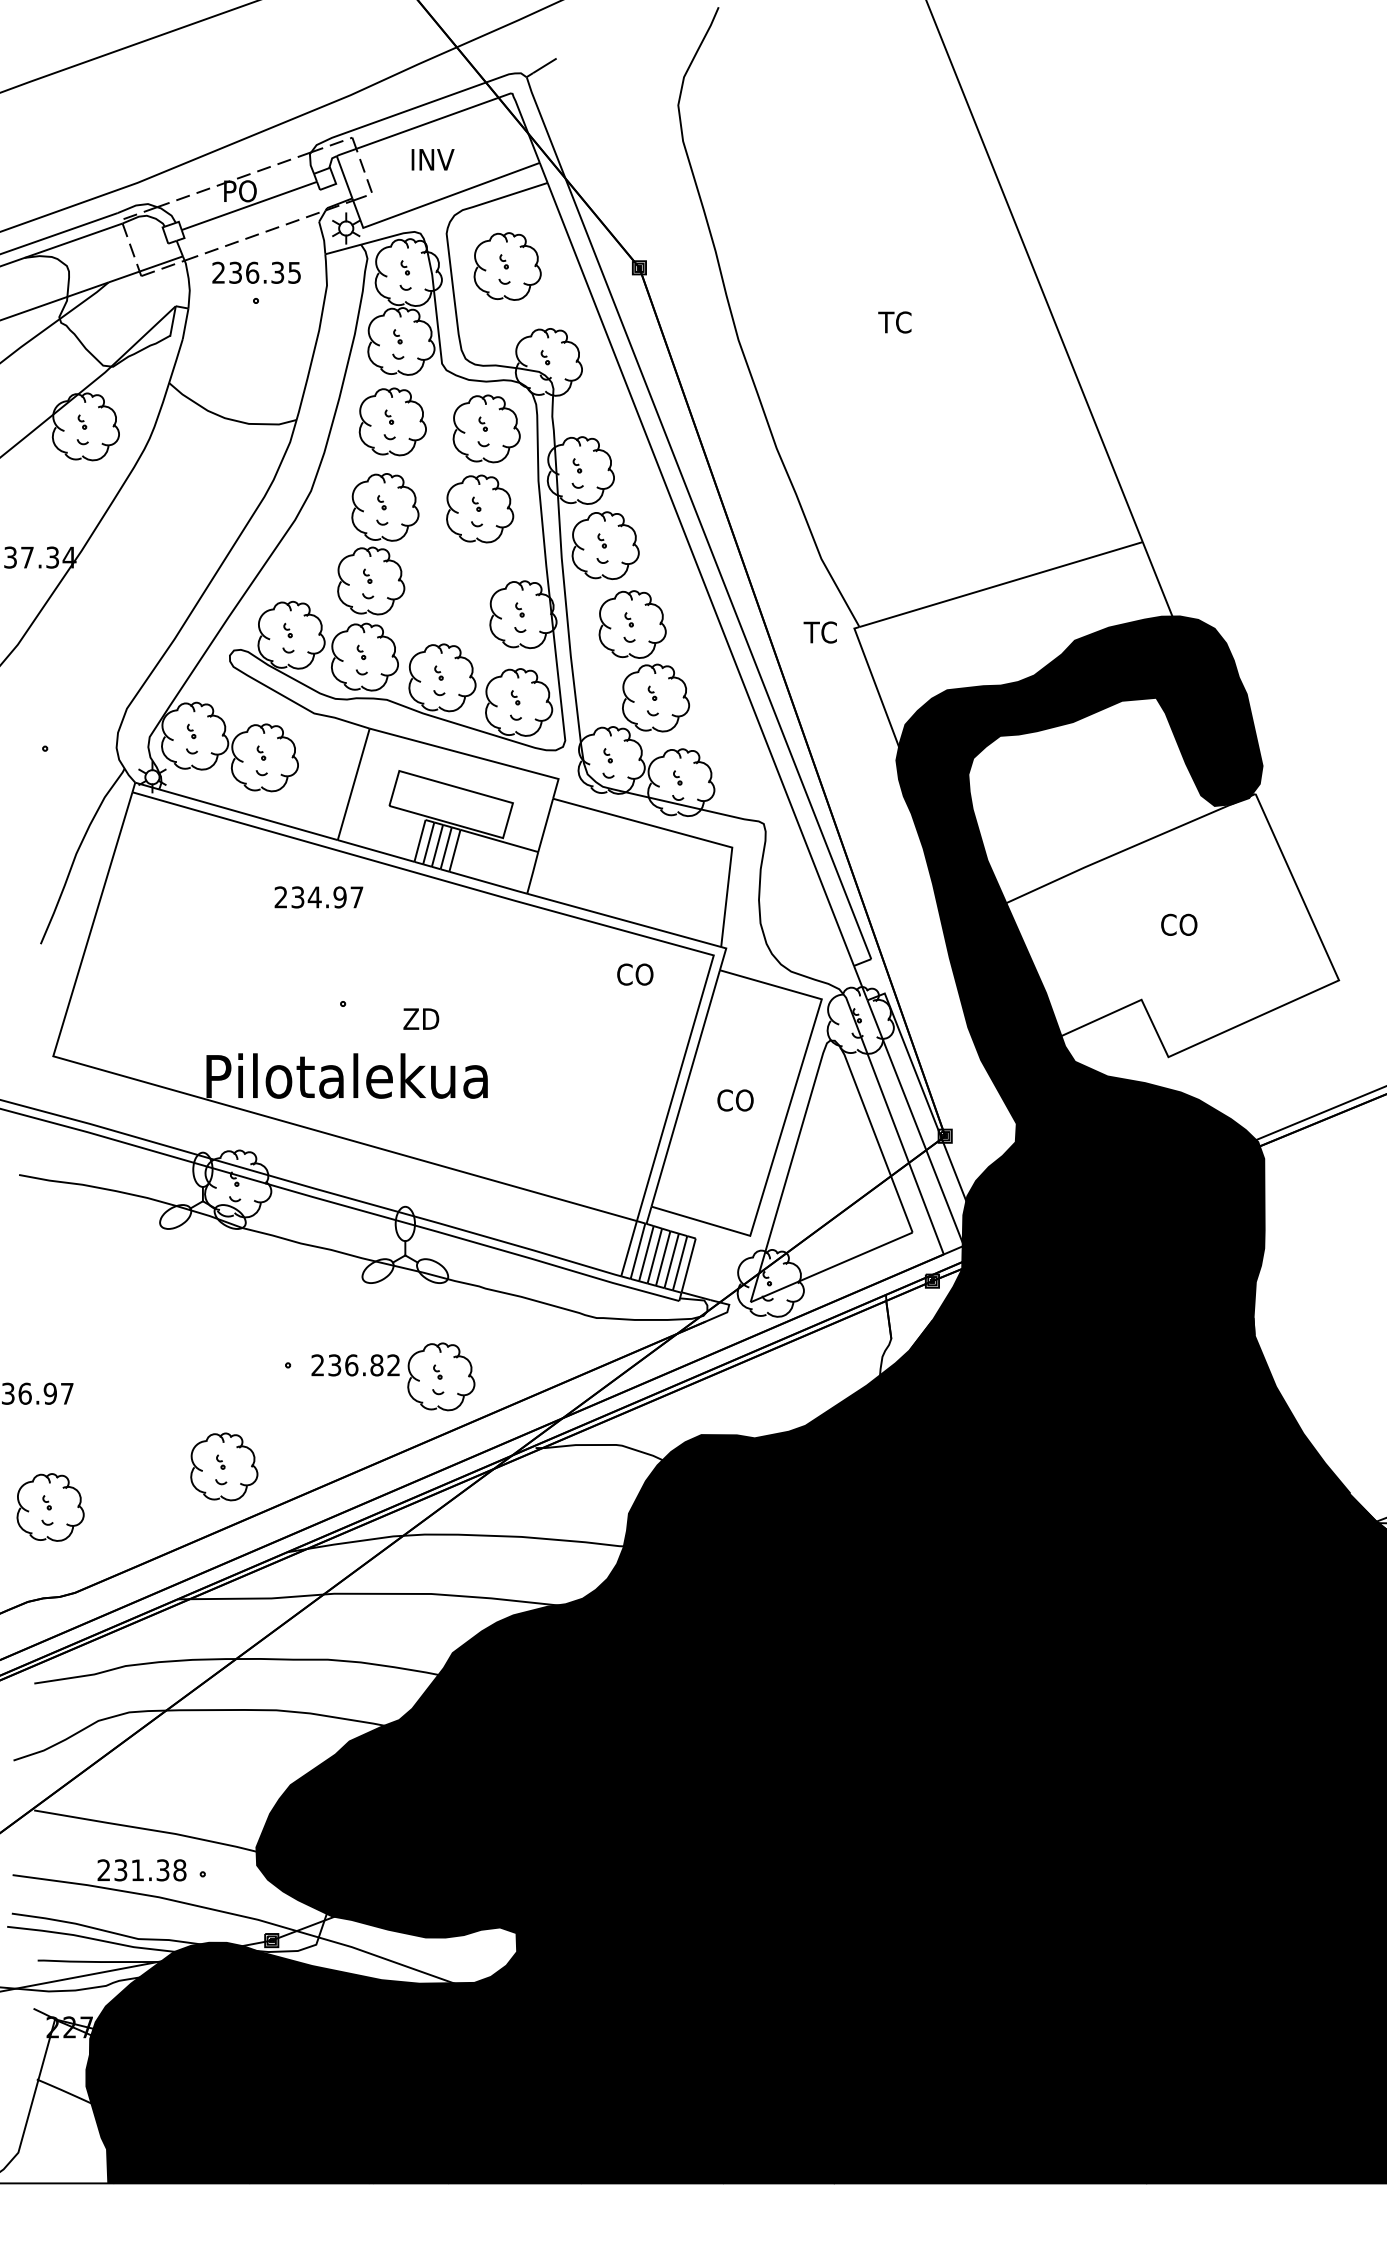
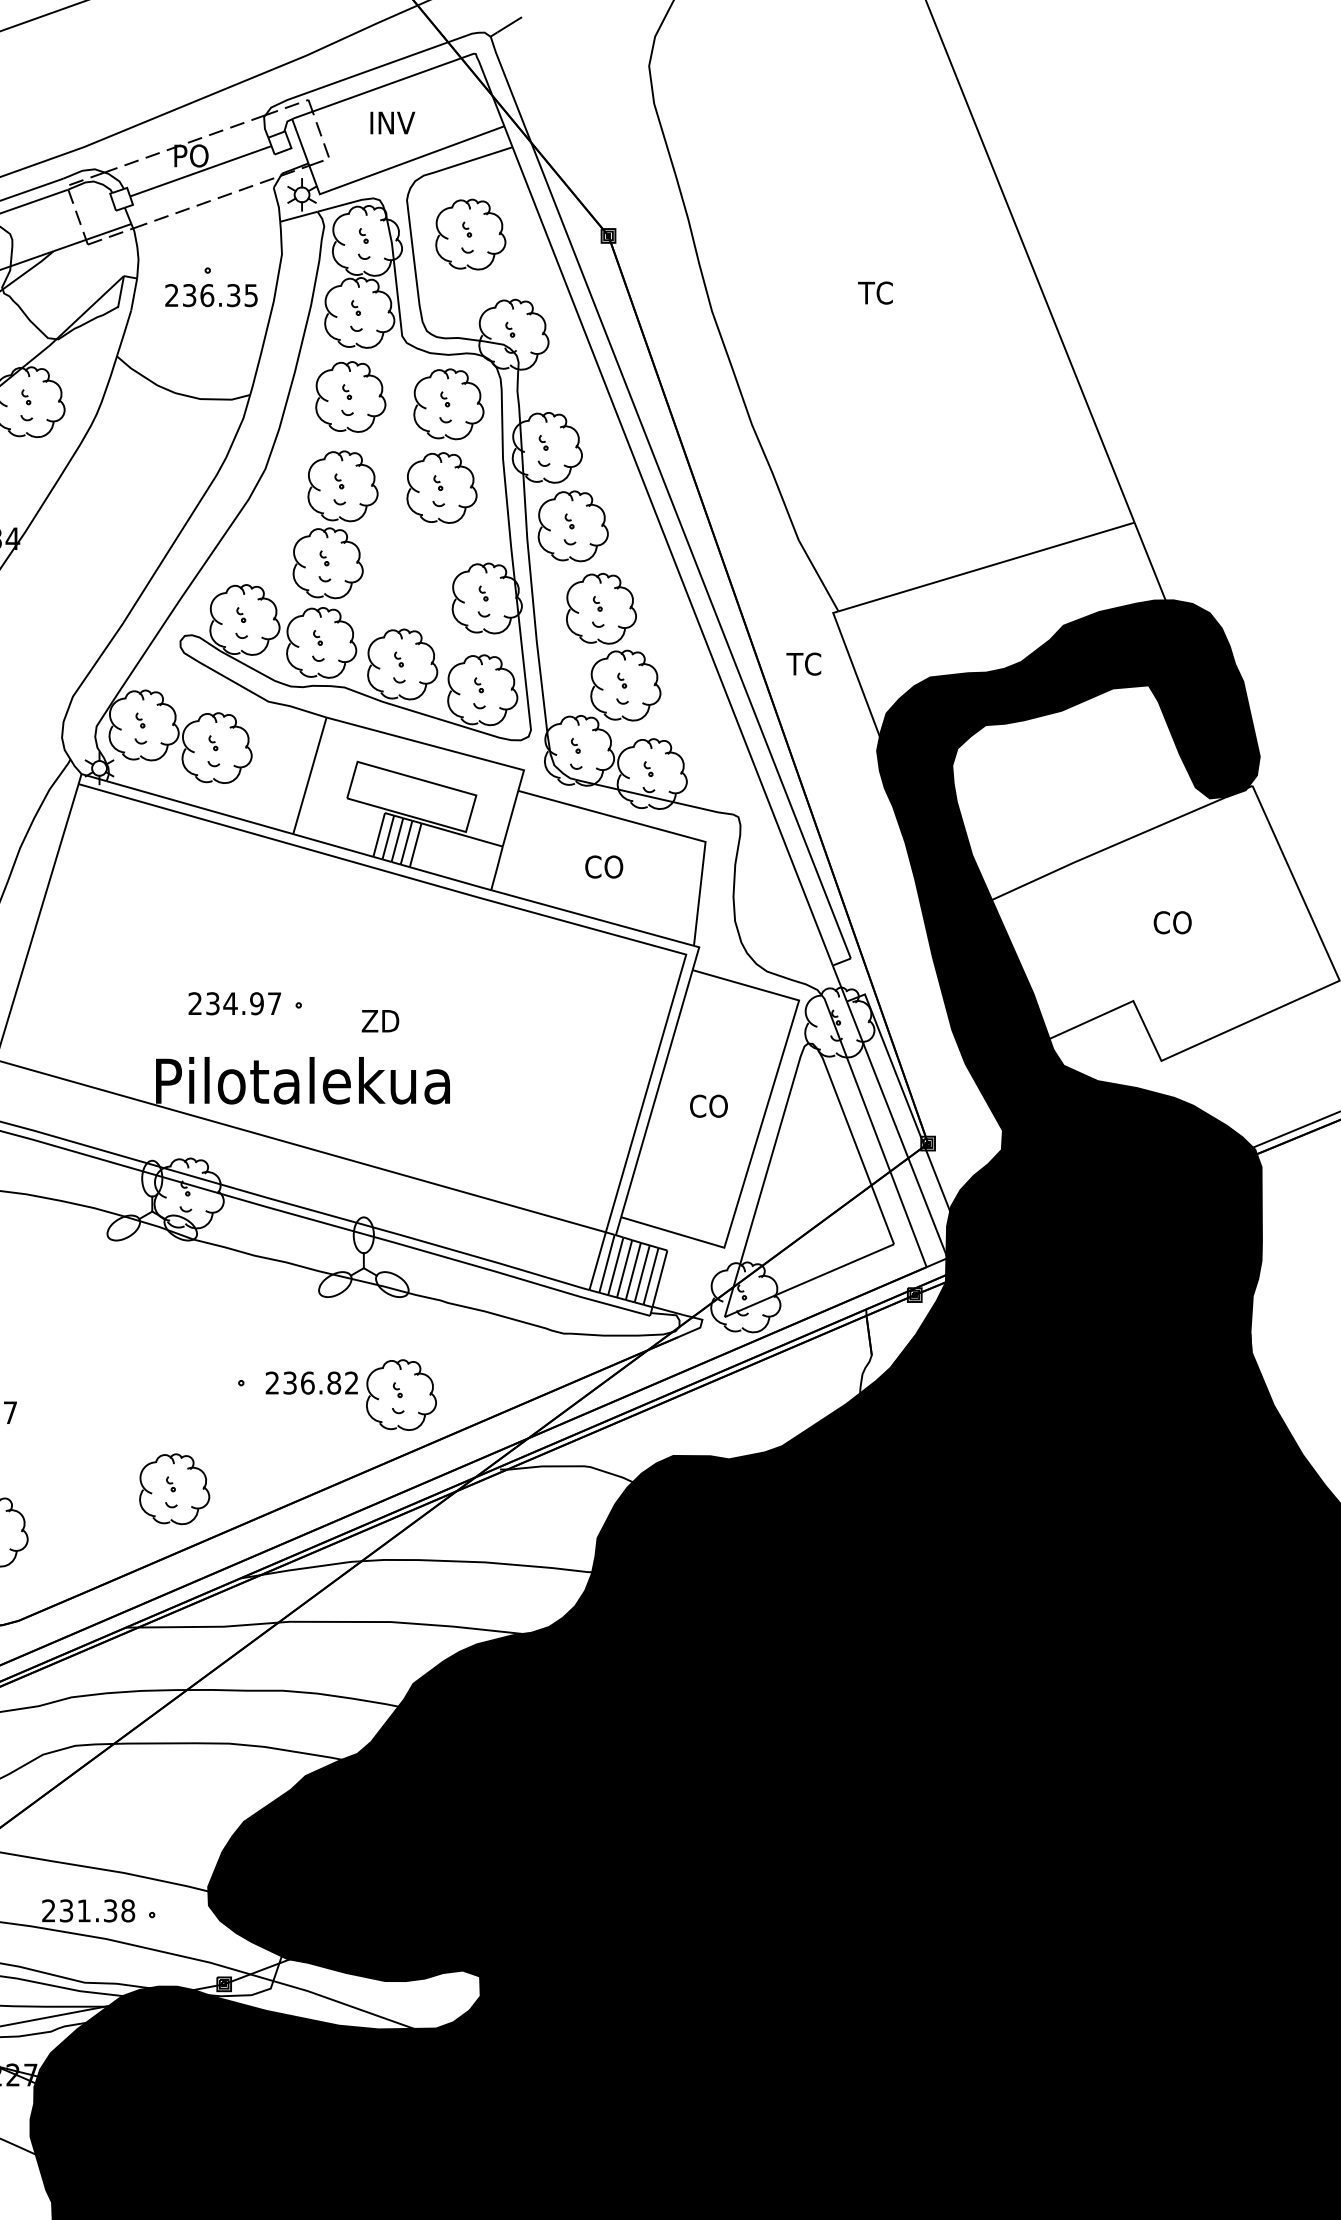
text: (256, 272) -> (211, 295), moved
text: (819, 632) -> (802, 664), moved
text: (318, 897) -> (234, 1003), moved
text: (635, 974) -> (604, 866), moved

